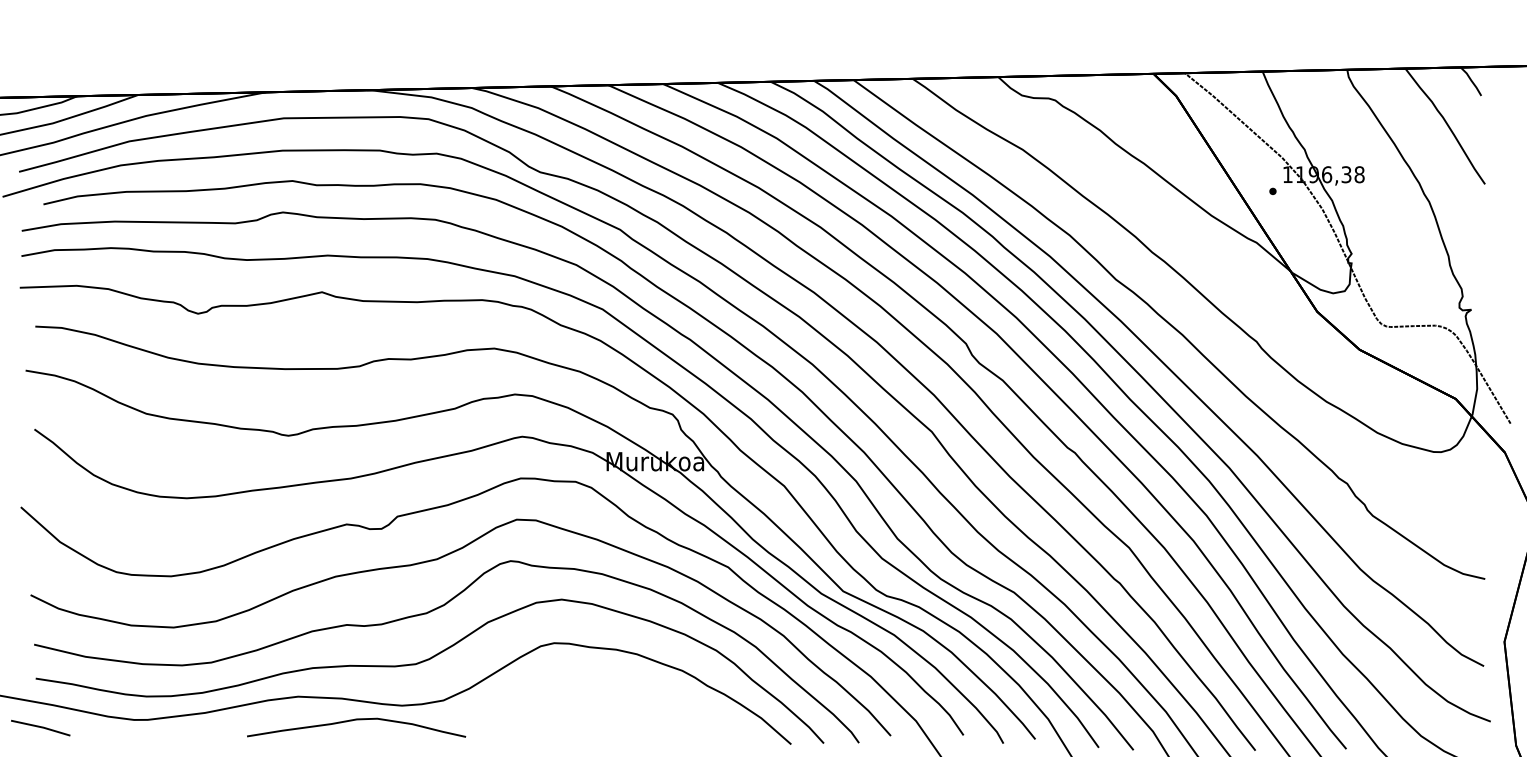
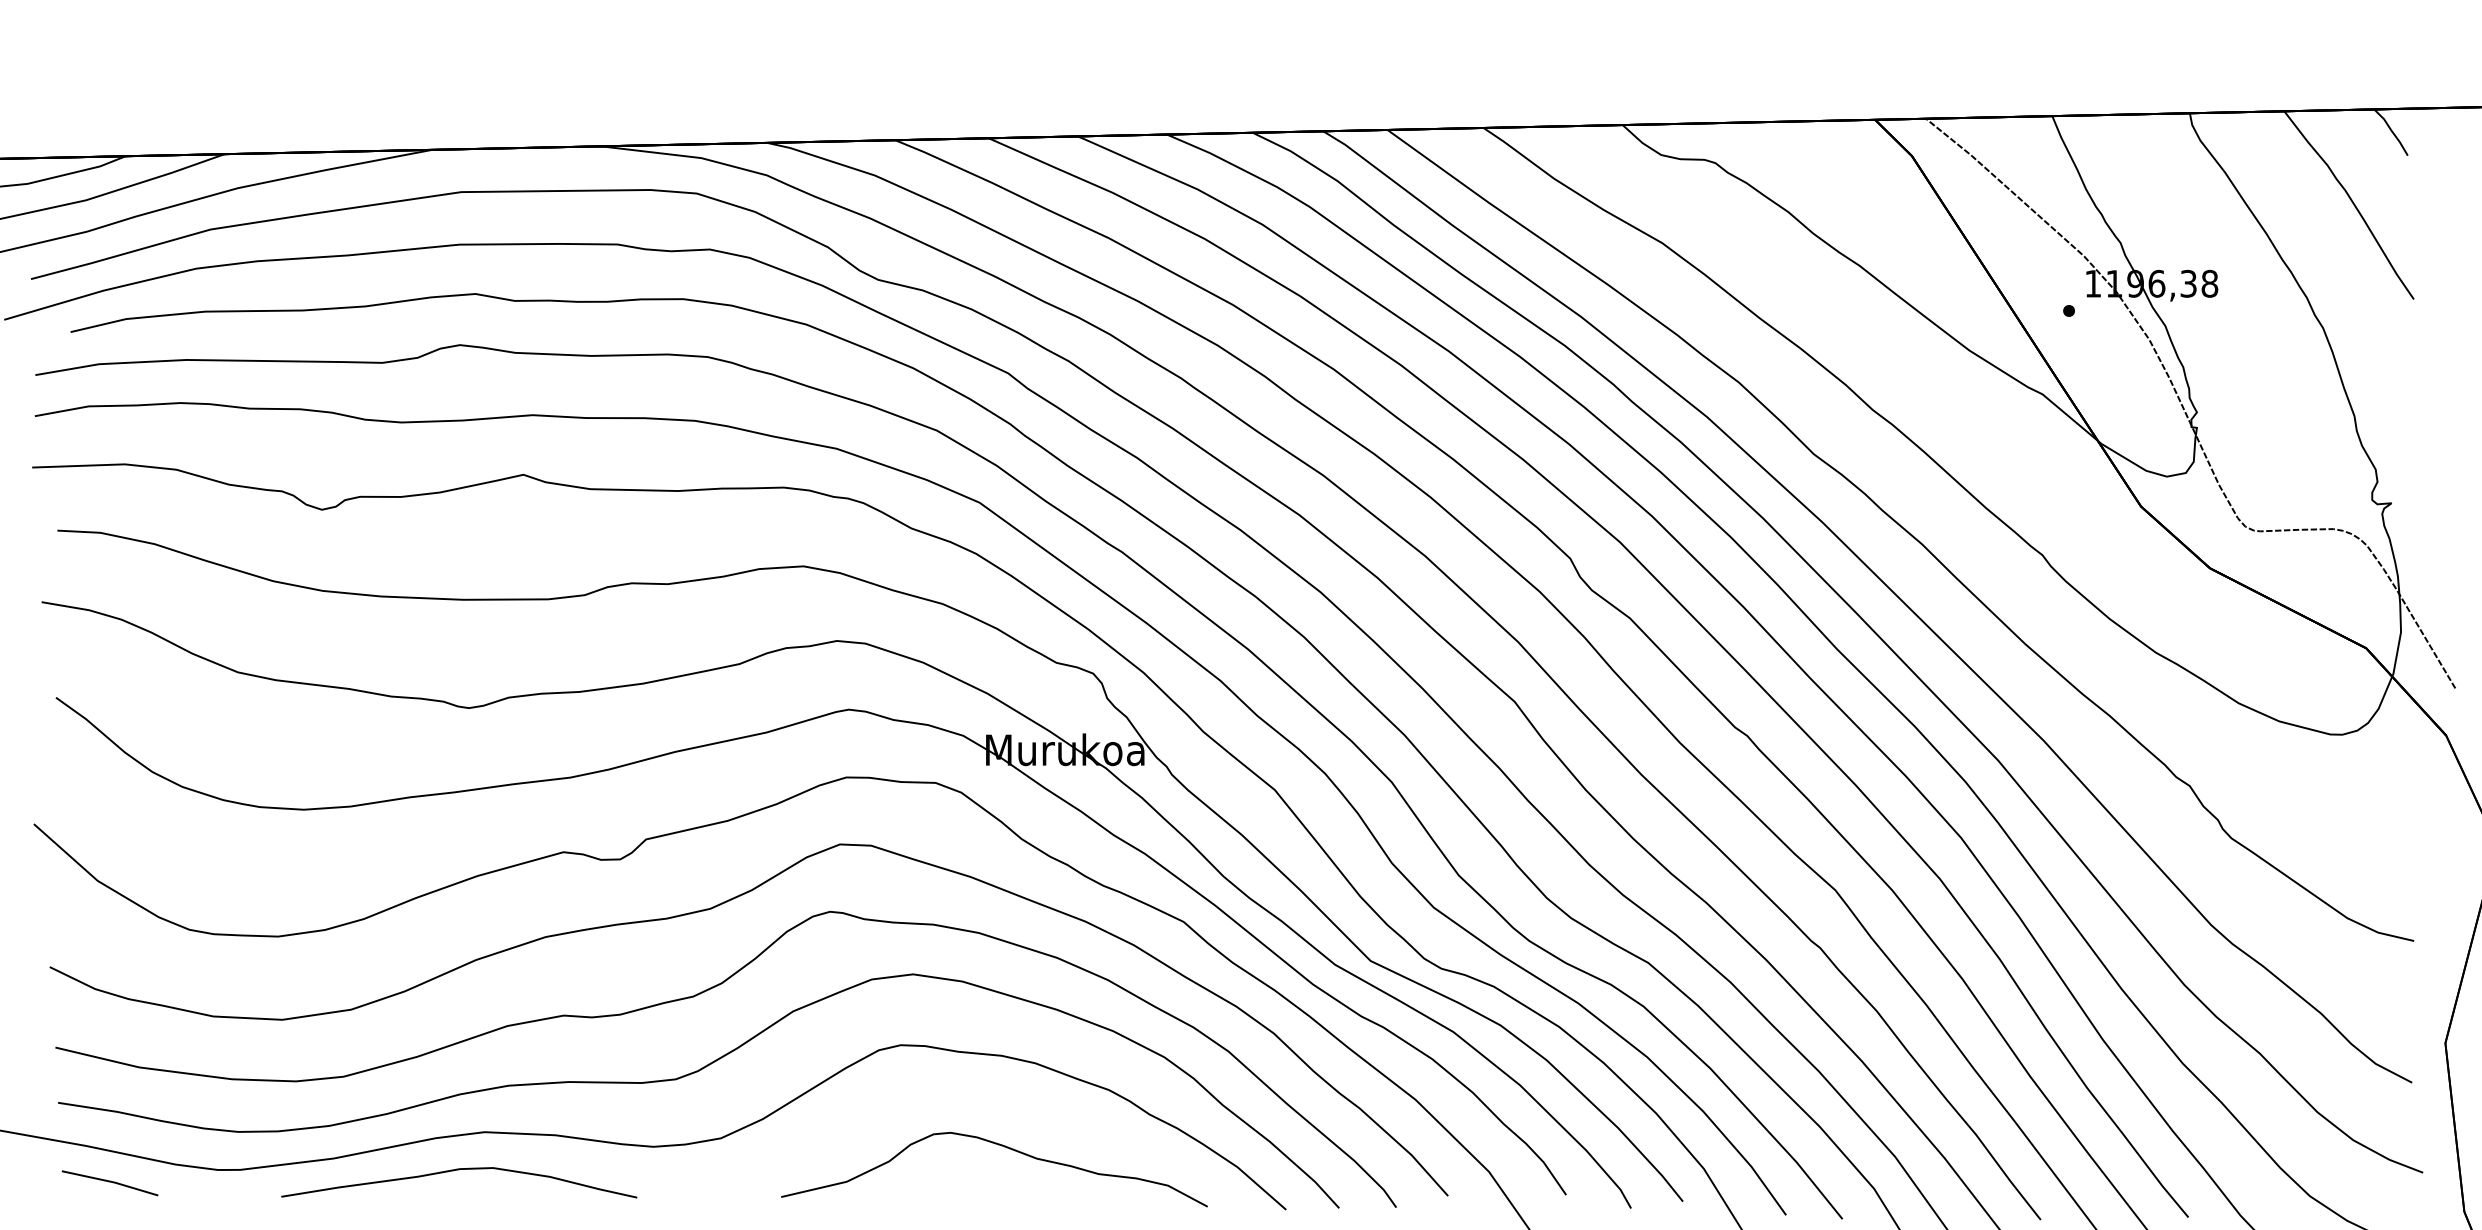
curve: (614, 705) -> (998, 1146), added
curve: (356, 720) -> (459, 1170), moved
line: (40, 727) -> (109, 1182), moved

